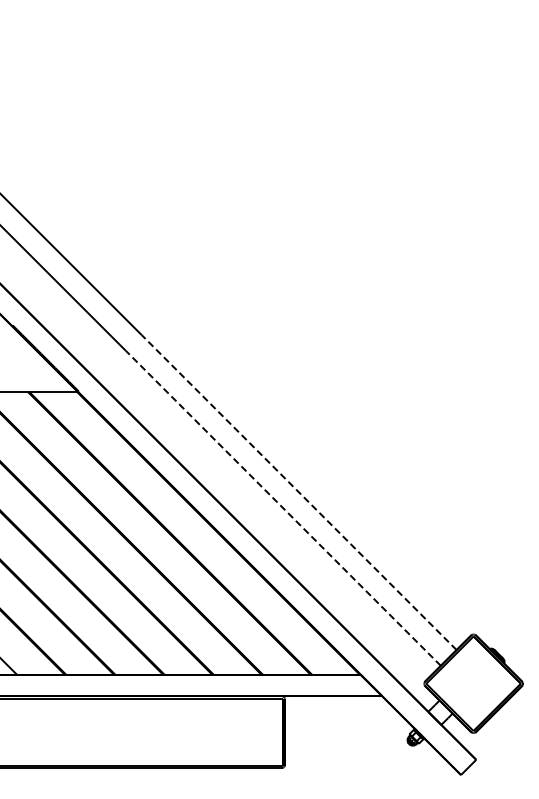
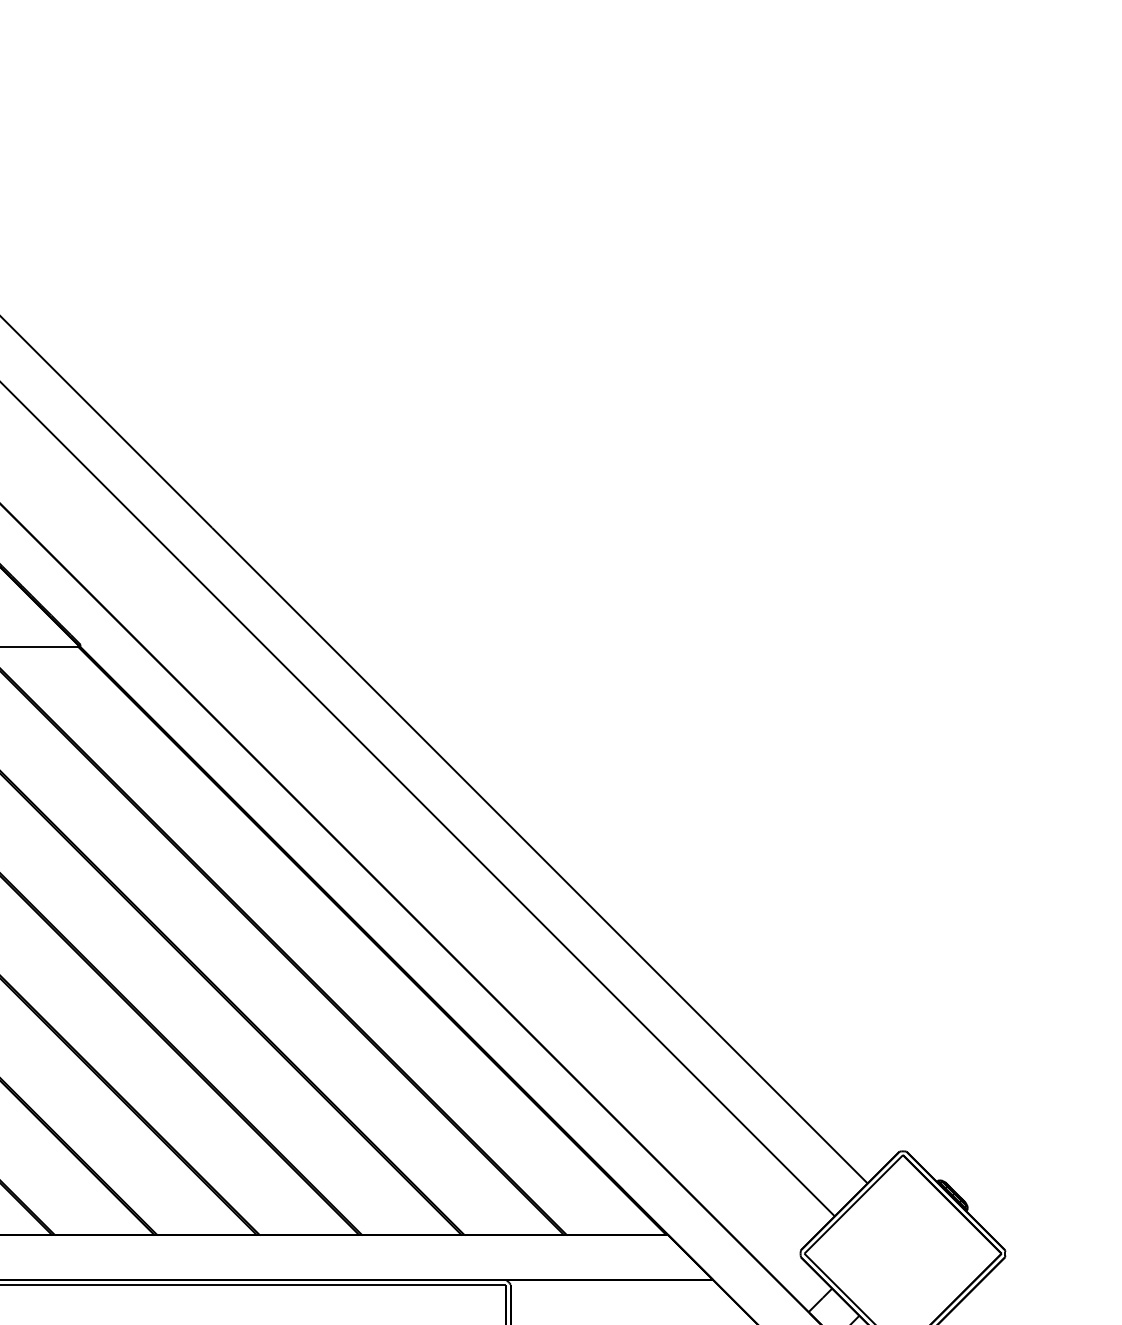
line: (299, 492) -> (540, 855), dashed -> solid
line: (283, 508) -> (507, 888), dashed -> solid

